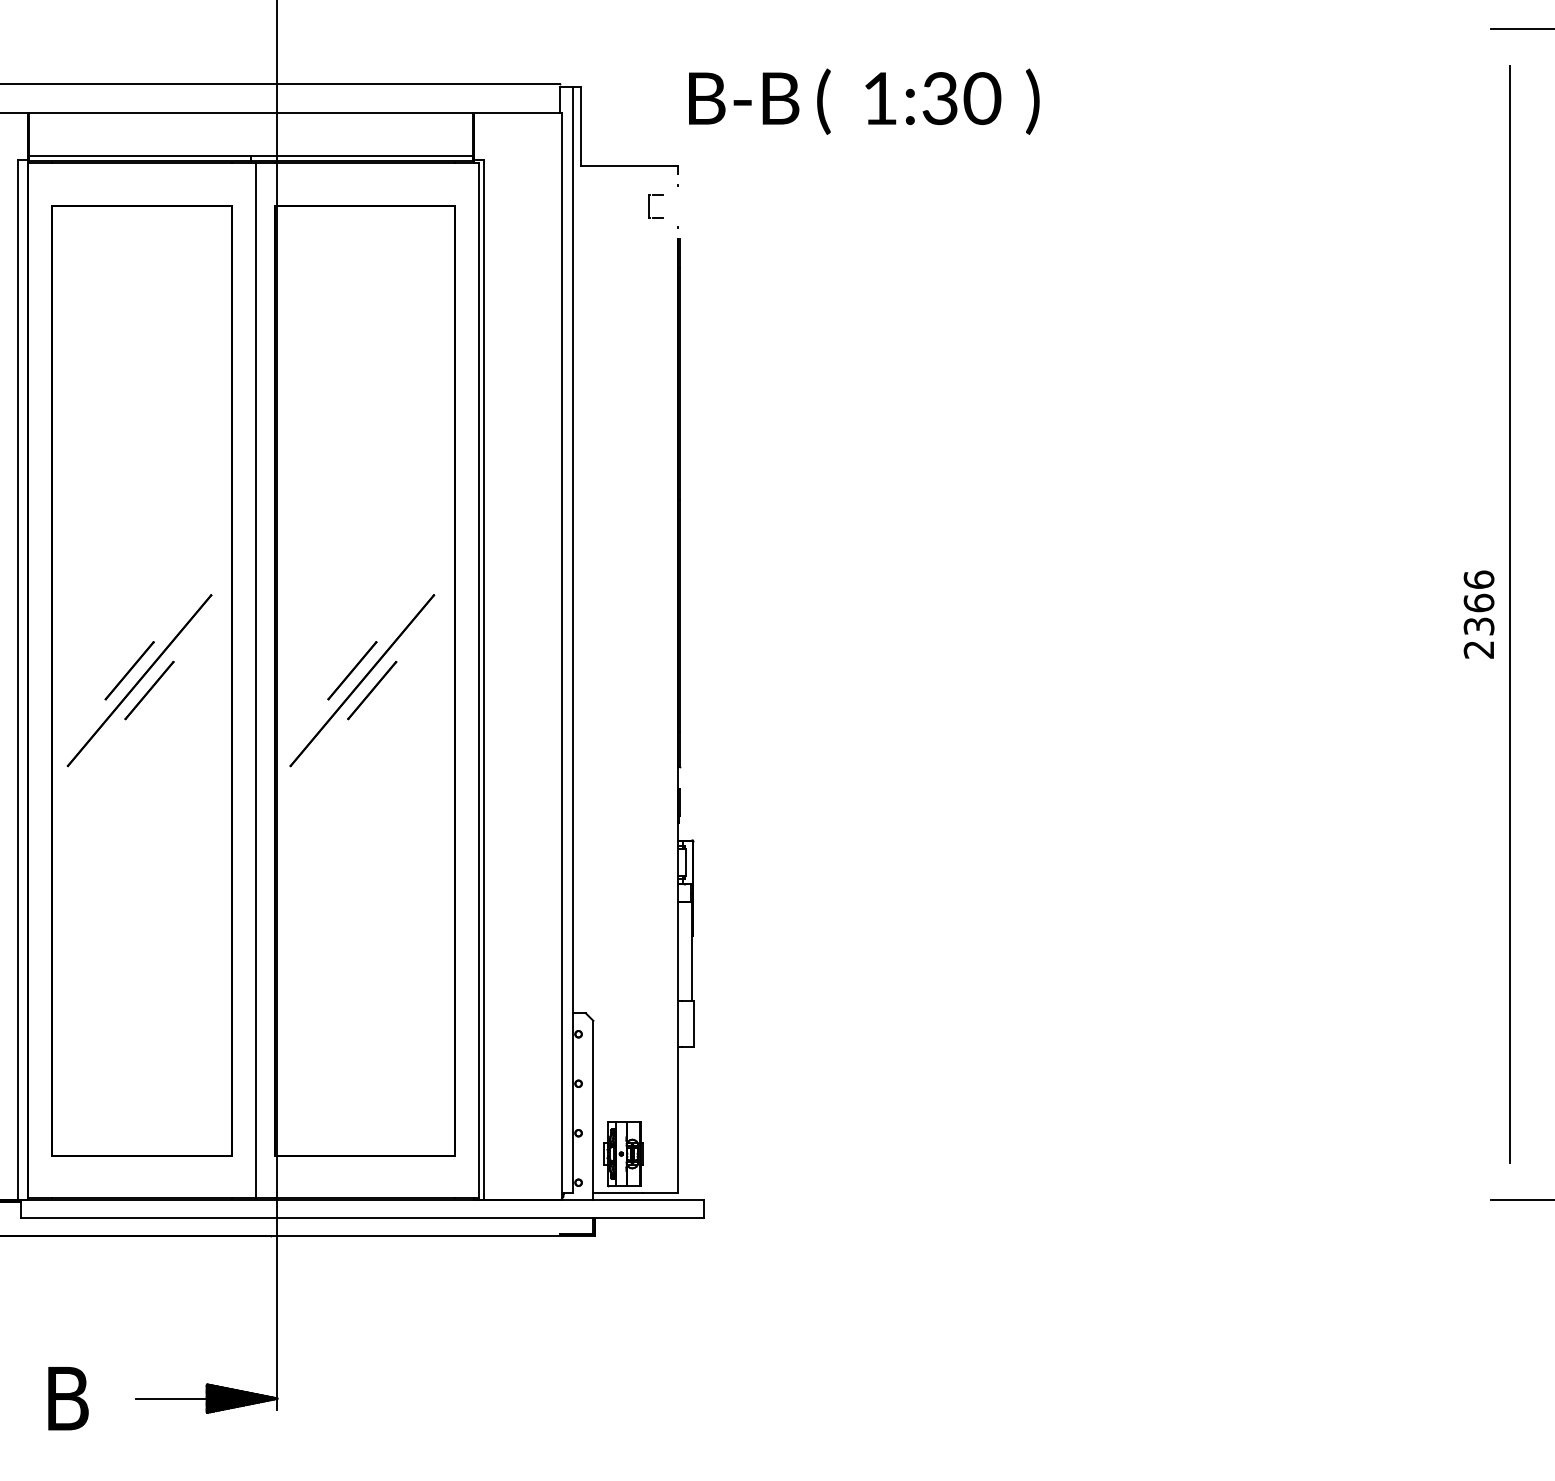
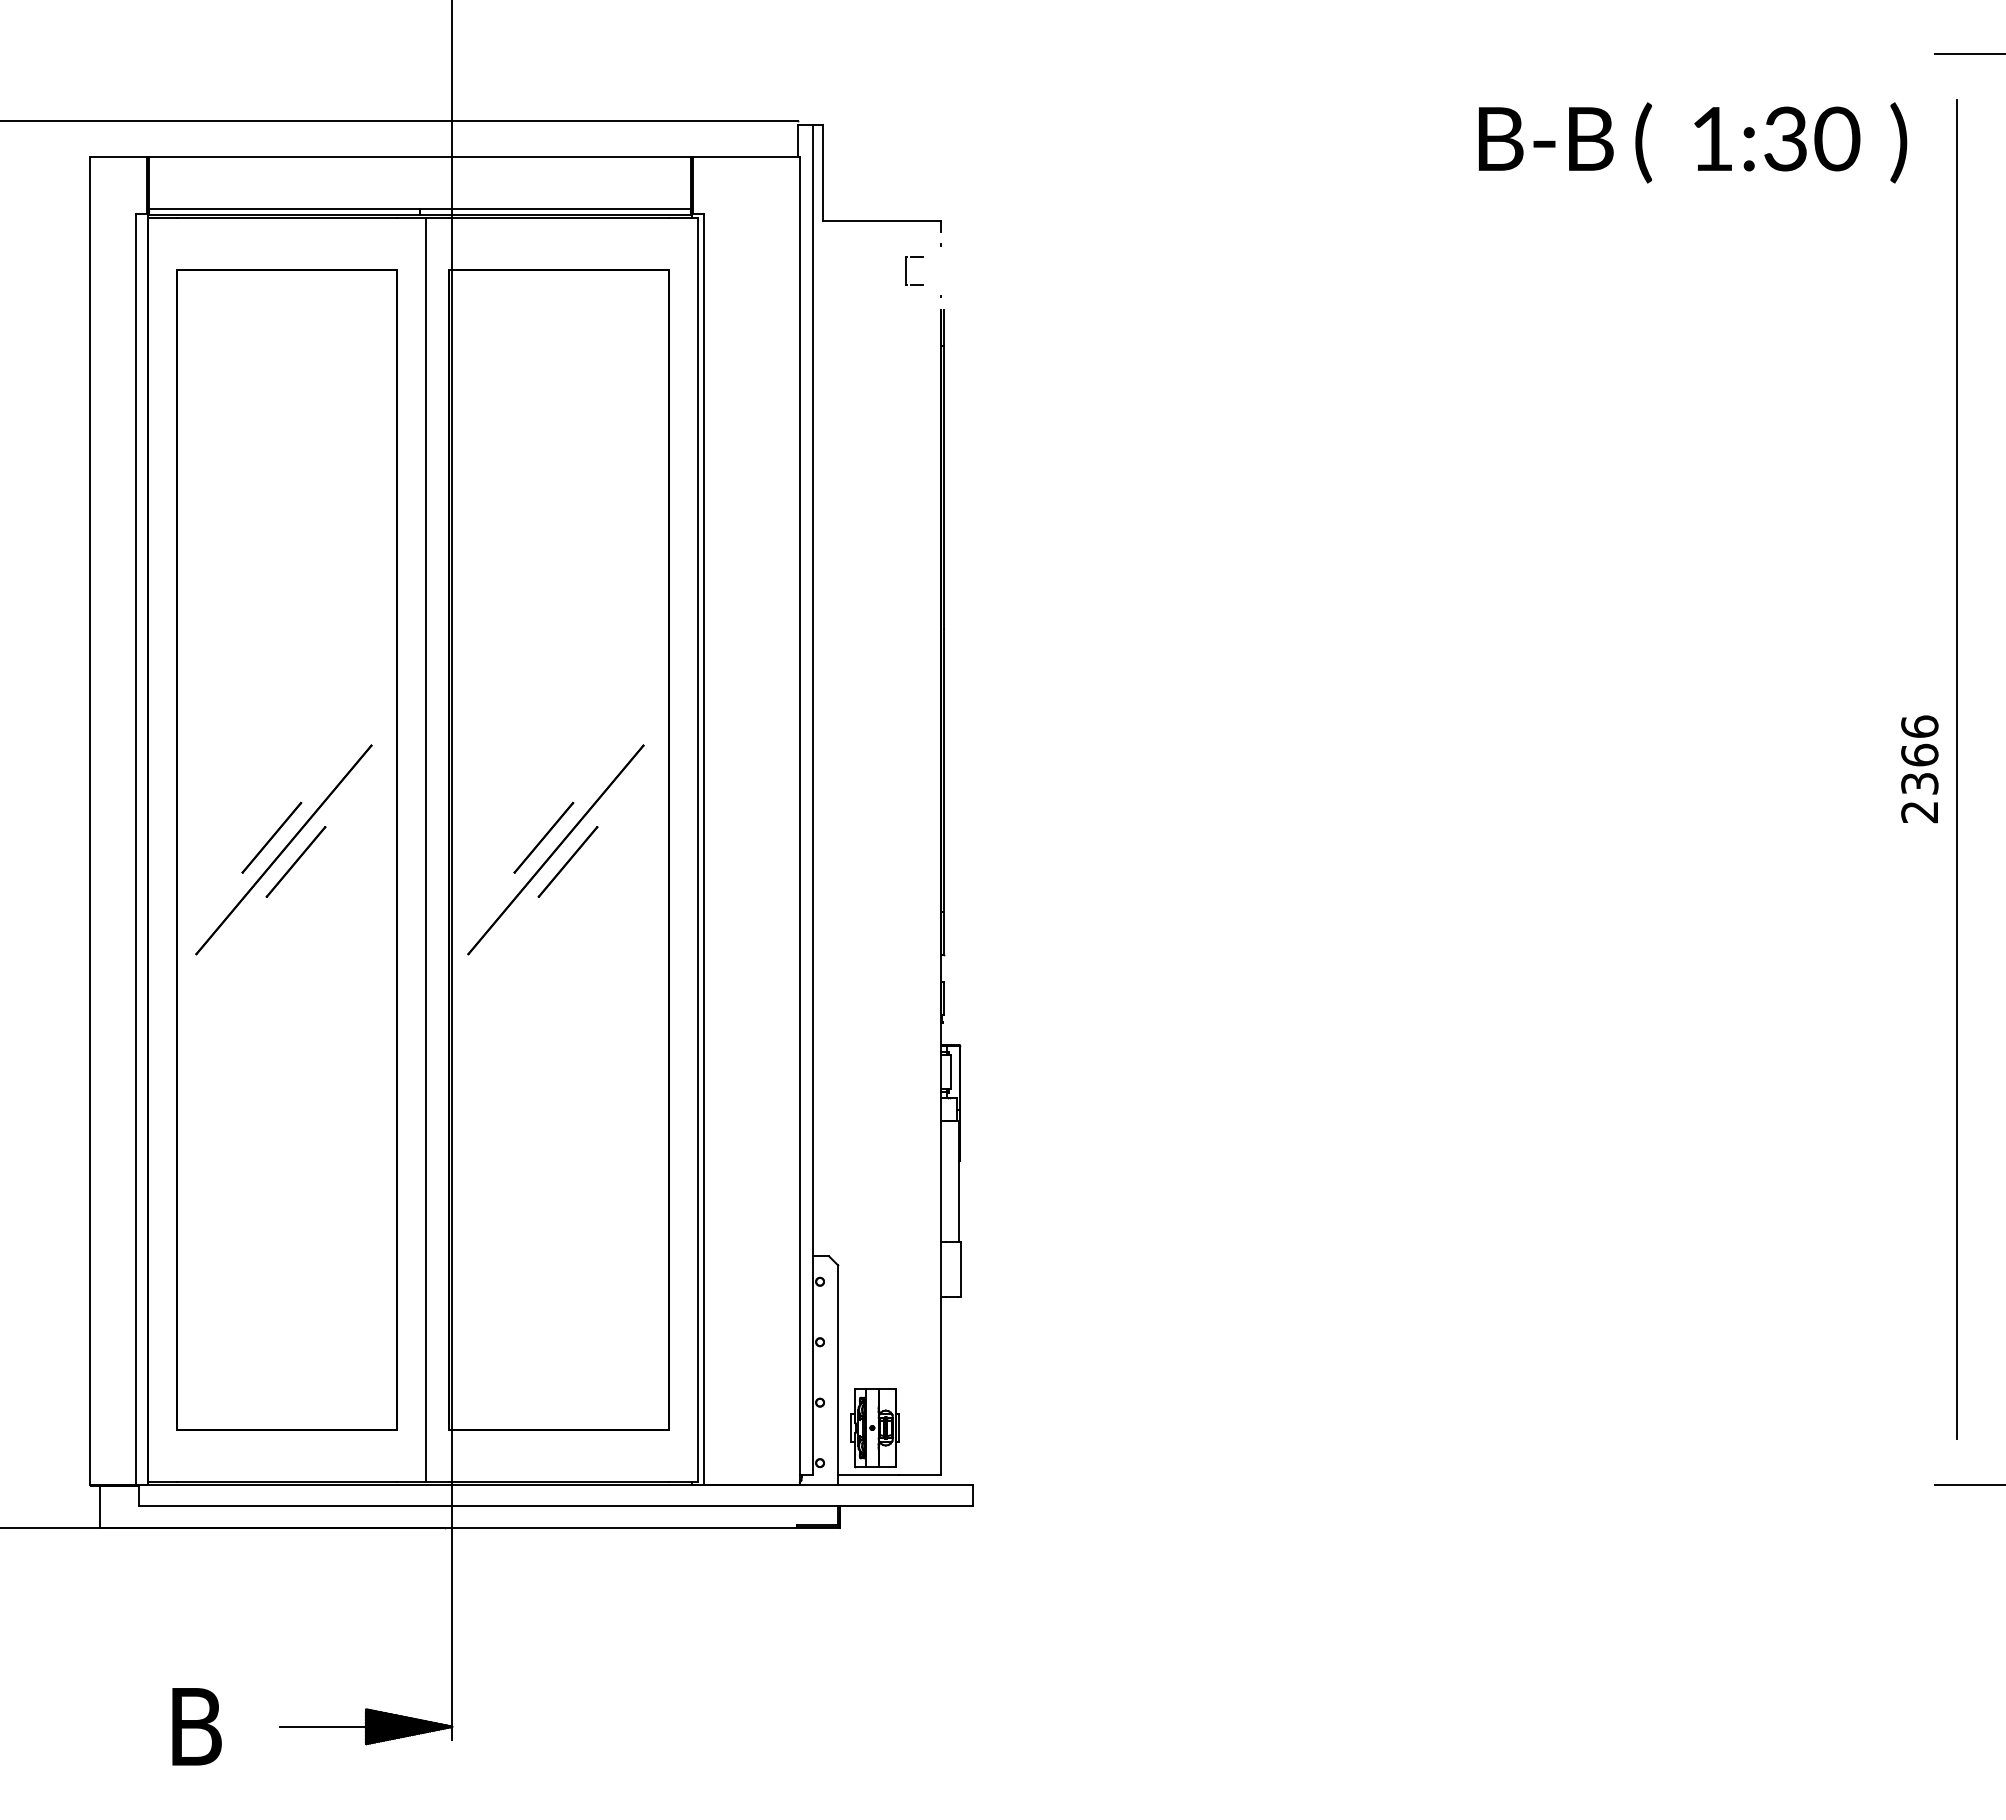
text: (864, 101) -> (1693, 142), moved

